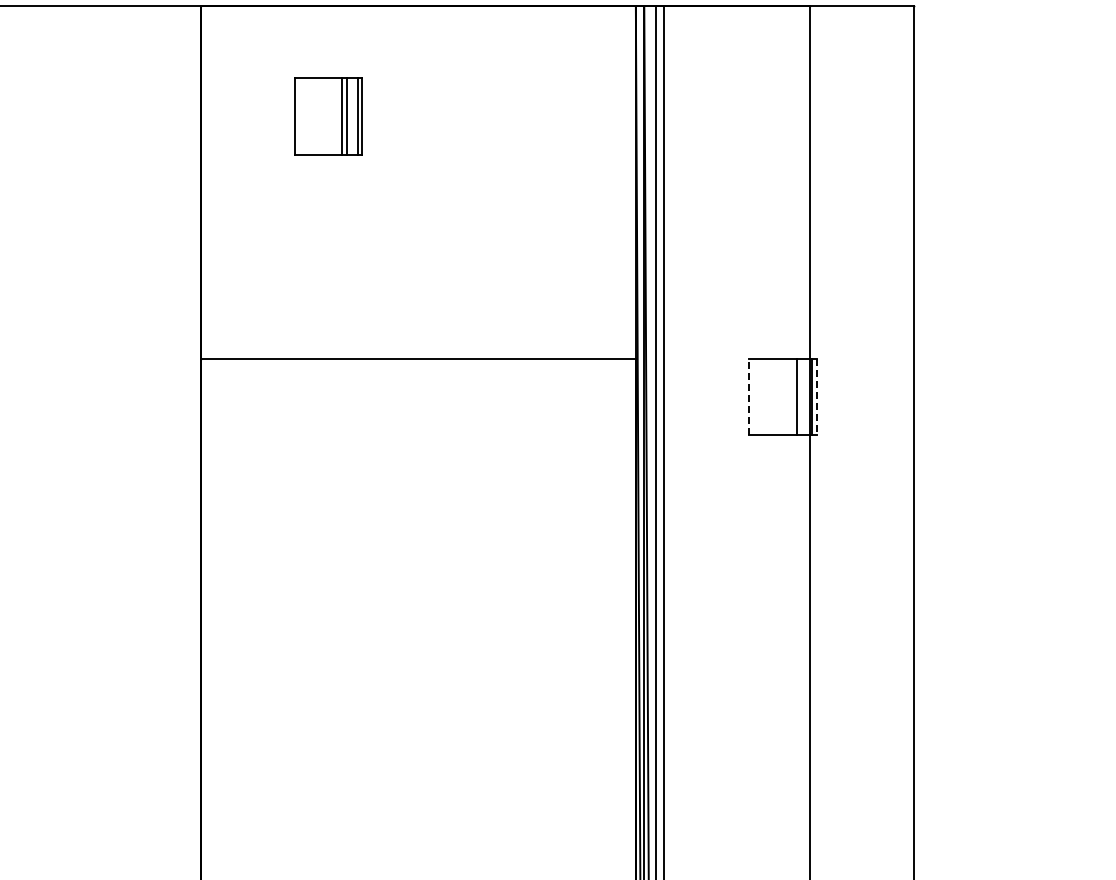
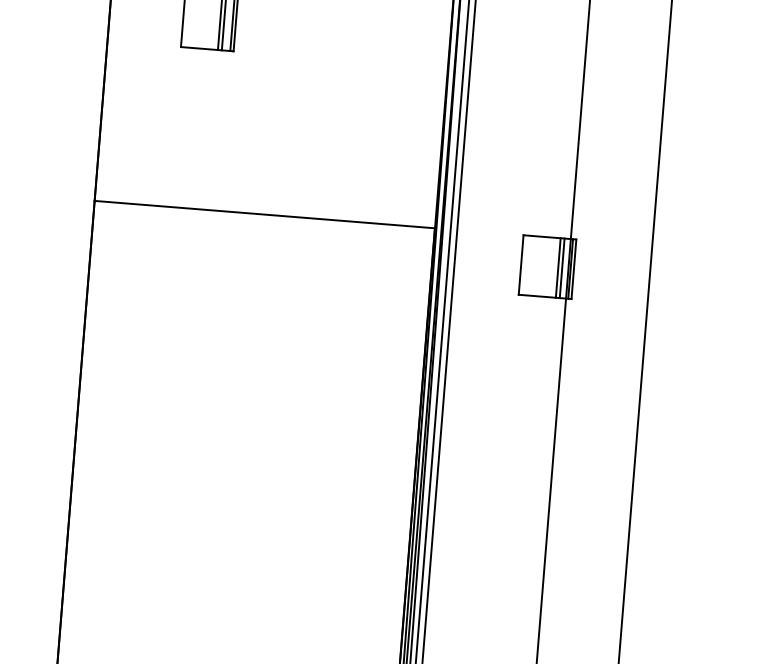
line: (749, 396) -> (521, 264), dashed -> solid
line: (801, 396) -> (562, 268), added
line: (816, 397) -> (573, 269), dashed -> solid

